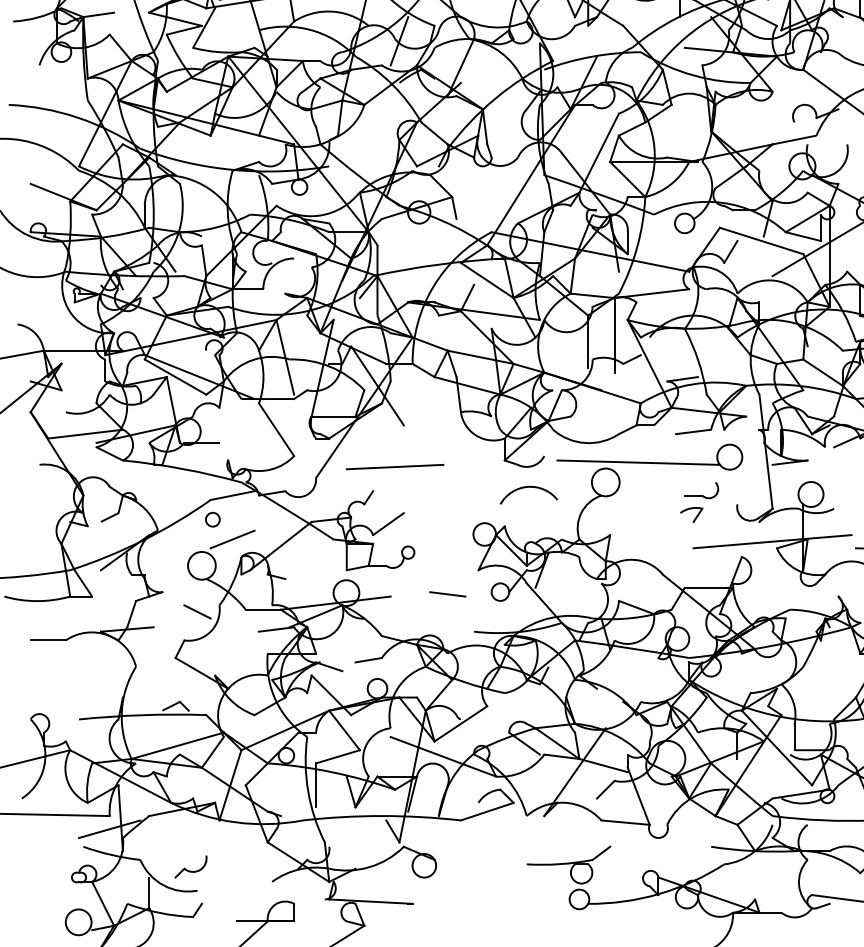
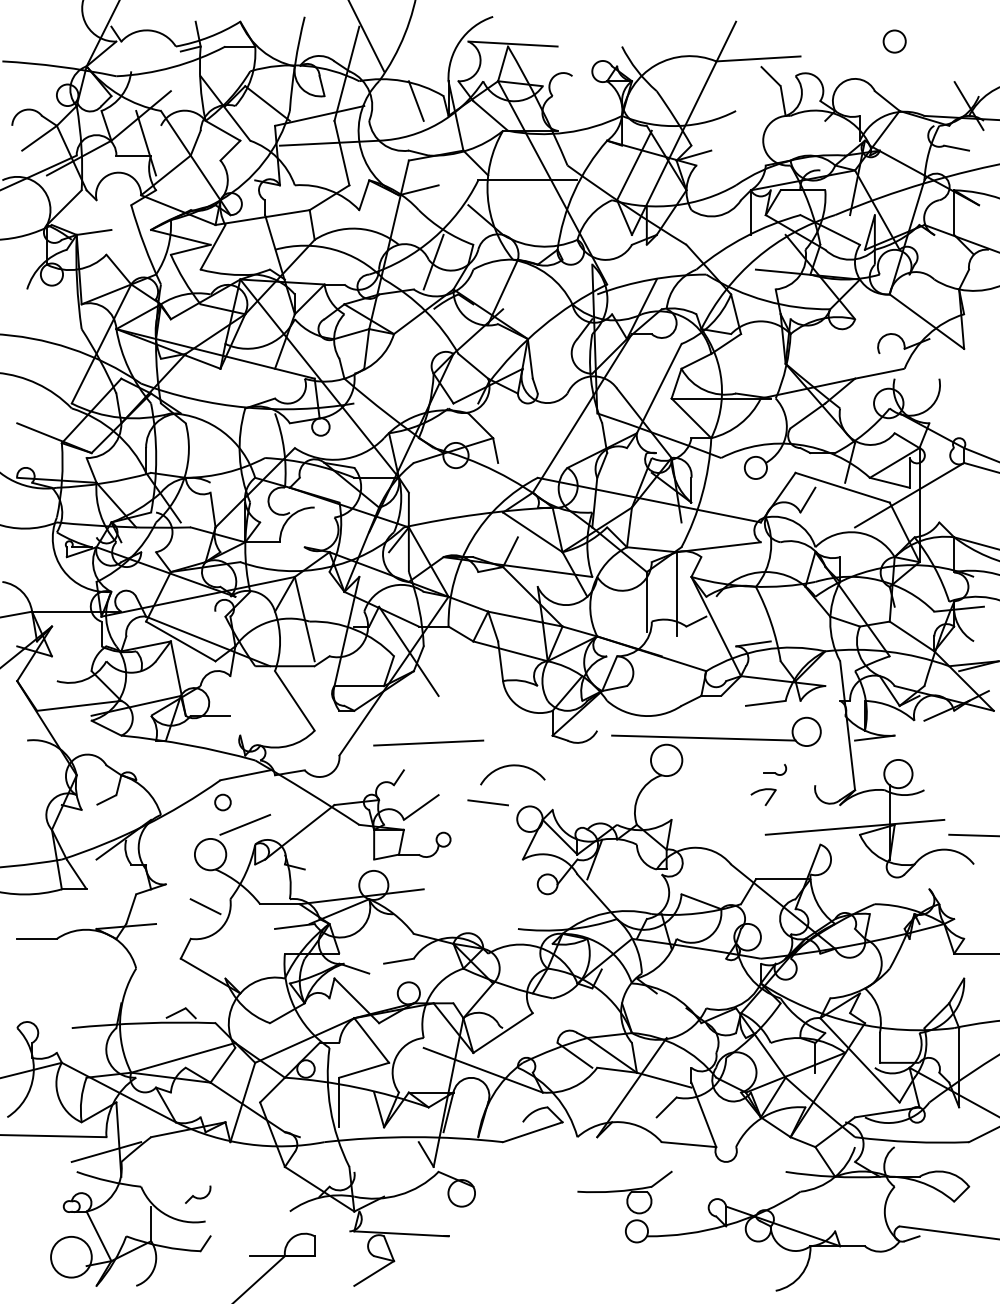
arc: (528, 487) -> (512, 766), moved
part: (701, 490) -> (774, 769), size x0.6
line: (447, 594) -> (487, 802), moved
part: (190, 866) -> (197, 1194), size x0.7
circle: (77, 921) -> (70, 1256), size x1.4

